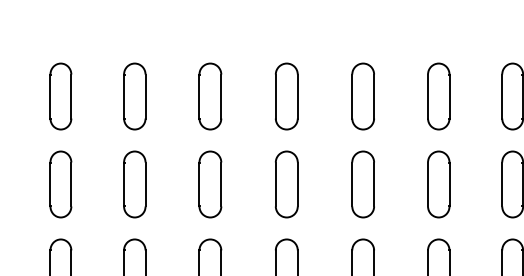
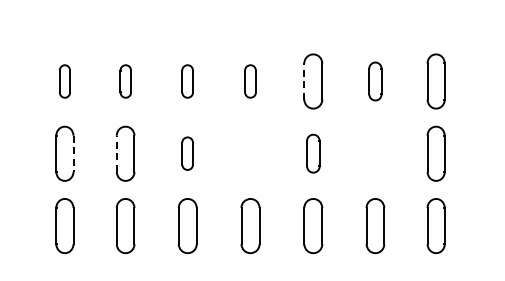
part: (60, 96) -> (64, 81), size x0.6
part: (134, 96) -> (125, 81), size x0.6
part: (210, 96) -> (187, 81), size x0.6
part: (286, 96) -> (250, 81), size x0.6
line: (352, 96) -> (304, 81), solid -> dashed
part: (438, 96) -> (375, 81), size x0.7
line: (123, 184) -> (116, 153), solid -> dashed
part: (210, 184) -> (187, 153), size x0.6
part: (286, 184) -> (250, 153), removed
part: (363, 184) -> (313, 153), size x0.7
part: (438, 184) -> (375, 153), removed
line: (71, 185) -> (73, 154), solid -> dashed

